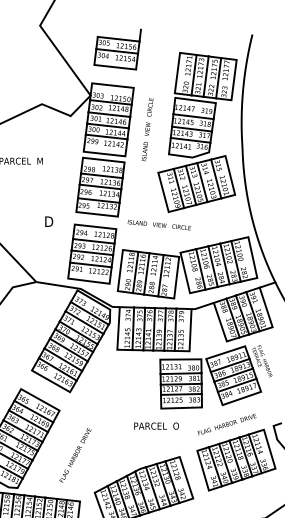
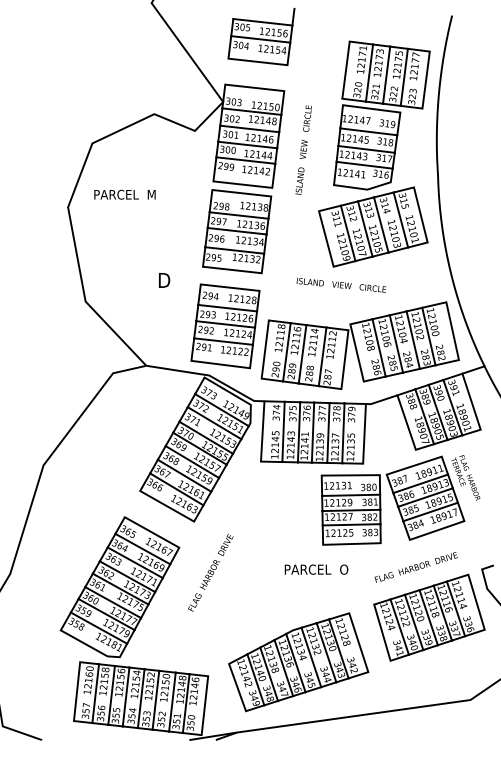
text: (159, 224) -> (341, 284), moved
text: (75, 455) -> (210, 572), moved

